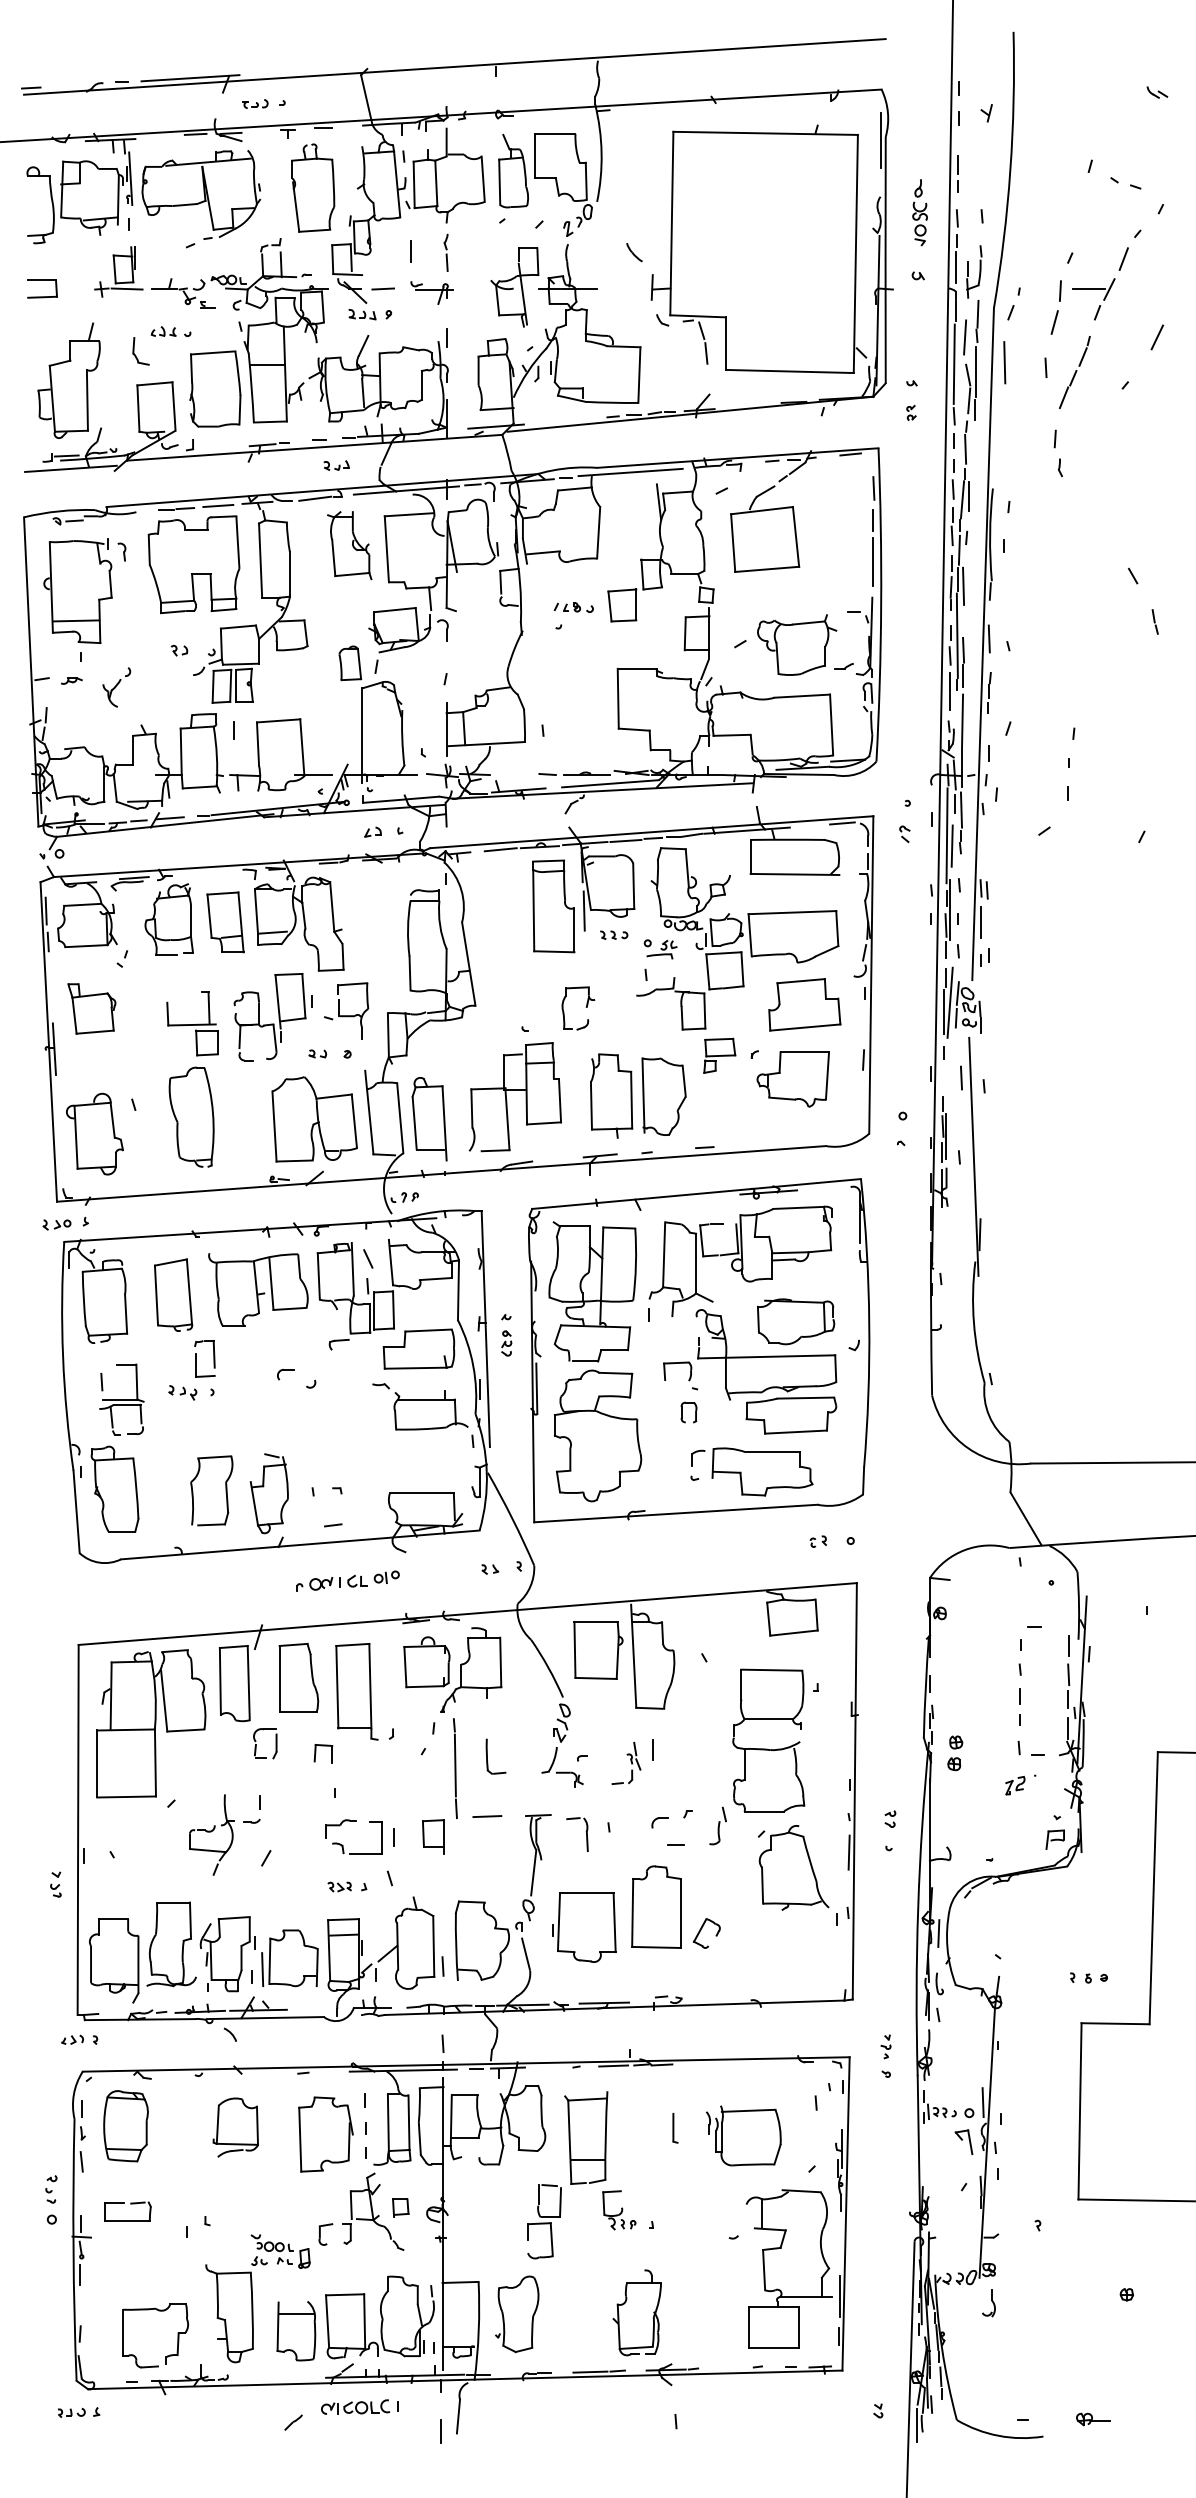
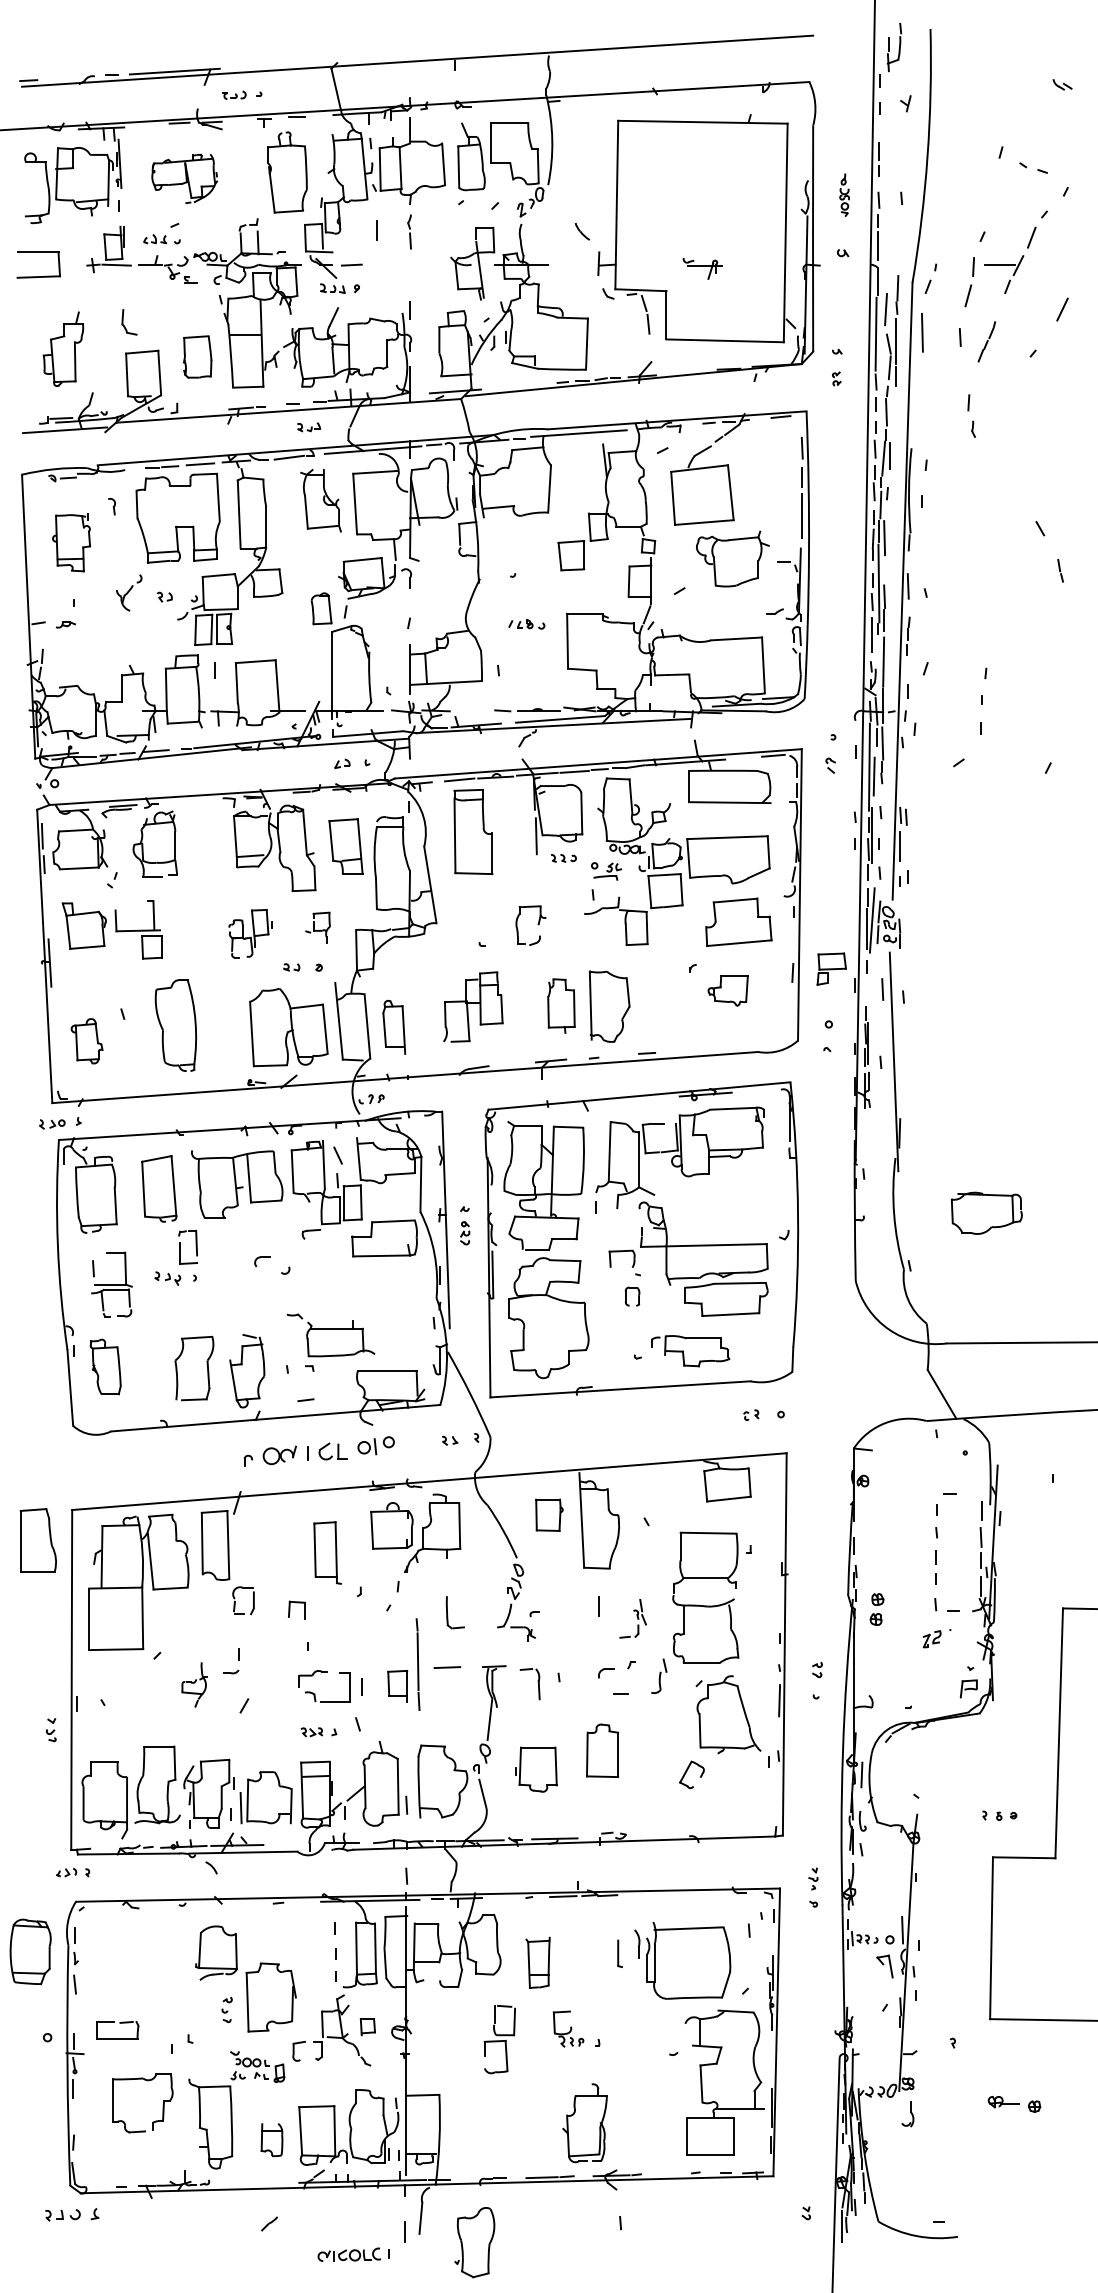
line: (880, 140) -> (808, 128), removed
part: (200, 194) -> (184, 178), size x0.6
part: (919, 212) -> (844, 194), size x0.7
part: (974, 271) -> (894, 47), moved
part: (43, 289) -> (39, 265), size x1.6
part: (431, 292) -> (702, 268), moved
part: (170, 331) -> (161, 239), moved
part: (1074, 372) -> (986, 341), size x0.6
part: (69, 379) -> (63, 348), size x0.7
part: (215, 388) -> (197, 356), size x0.6
part: (77, 591) -> (71, 542), size x0.6
part: (573, 607) -> (526, 624), moved
part: (796, 644) -> (732, 558), moved
part: (117, 686) -> (129, 592), moved
part: (553, 905) -> (473, 831), moved
part: (224, 922) -> (345, 846), moved
part: (345, 1010) -> (317, 927), size x0.6
part: (272, 1017) -> (250, 933), size x0.6
part: (192, 1023) -> (138, 929), moved
part: (719, 1055) -> (831, 968), moved
part: (792, 1079) -> (727, 990), size x0.6
part: (611, 1095) -> (561, 1005), size x0.7
part: (515, 1096) -> (473, 1006), size x0.7
part: (428, 1119) -> (393, 1027), size x0.7
part: (94, 1134) -> (86, 1041), size x0.6
part: (795, 1320) -> (986, 1212), moved
part: (419, 1406) -> (330, 1335), moved
part: (752, 1471) -> (690, 1350), size x0.7
part: (114, 1488) -> (105, 1366), size x0.7
part: (348, 1581) -> (319, 1451), size x1.6
part: (598, 1650) -> (549, 1515), size x0.6
part: (297, 1678) -> (37, 1540), moved
part: (356, 1691) -> (327, 1552), size x0.7
part: (625, 1763) -> (632, 1618), moved
line: (454, 1768) -> (417, 1664), moved
part: (211, 1834) -> (194, 1684), size x0.6
part: (656, 1906) -> (602, 1750), size x0.7
part: (584, 1927) -> (536, 1769), size x0.7
part: (706, 1933) -> (691, 1774), moved
part: (125, 2125) -> (30, 1951), moved
part: (325, 2134) -> (270, 1997), moved
part: (743, 2135) -> (682, 1960), size x1.4
part: (585, 2137) -> (537, 1962), size x0.6
part: (50, 2188) -> (226, 2009), moved
part: (516, 2314) -> (474, 2242), moved
part: (295, 2330) -> (271, 2139), size x0.6
part: (177, 2337) -> (162, 2104), moved
part: (360, 2406) -> (353, 2254), moved
part: (78, 2412) -> (72, 2214), size x1.4
part: (1093, 2419) -> (1003, 2102), moved

